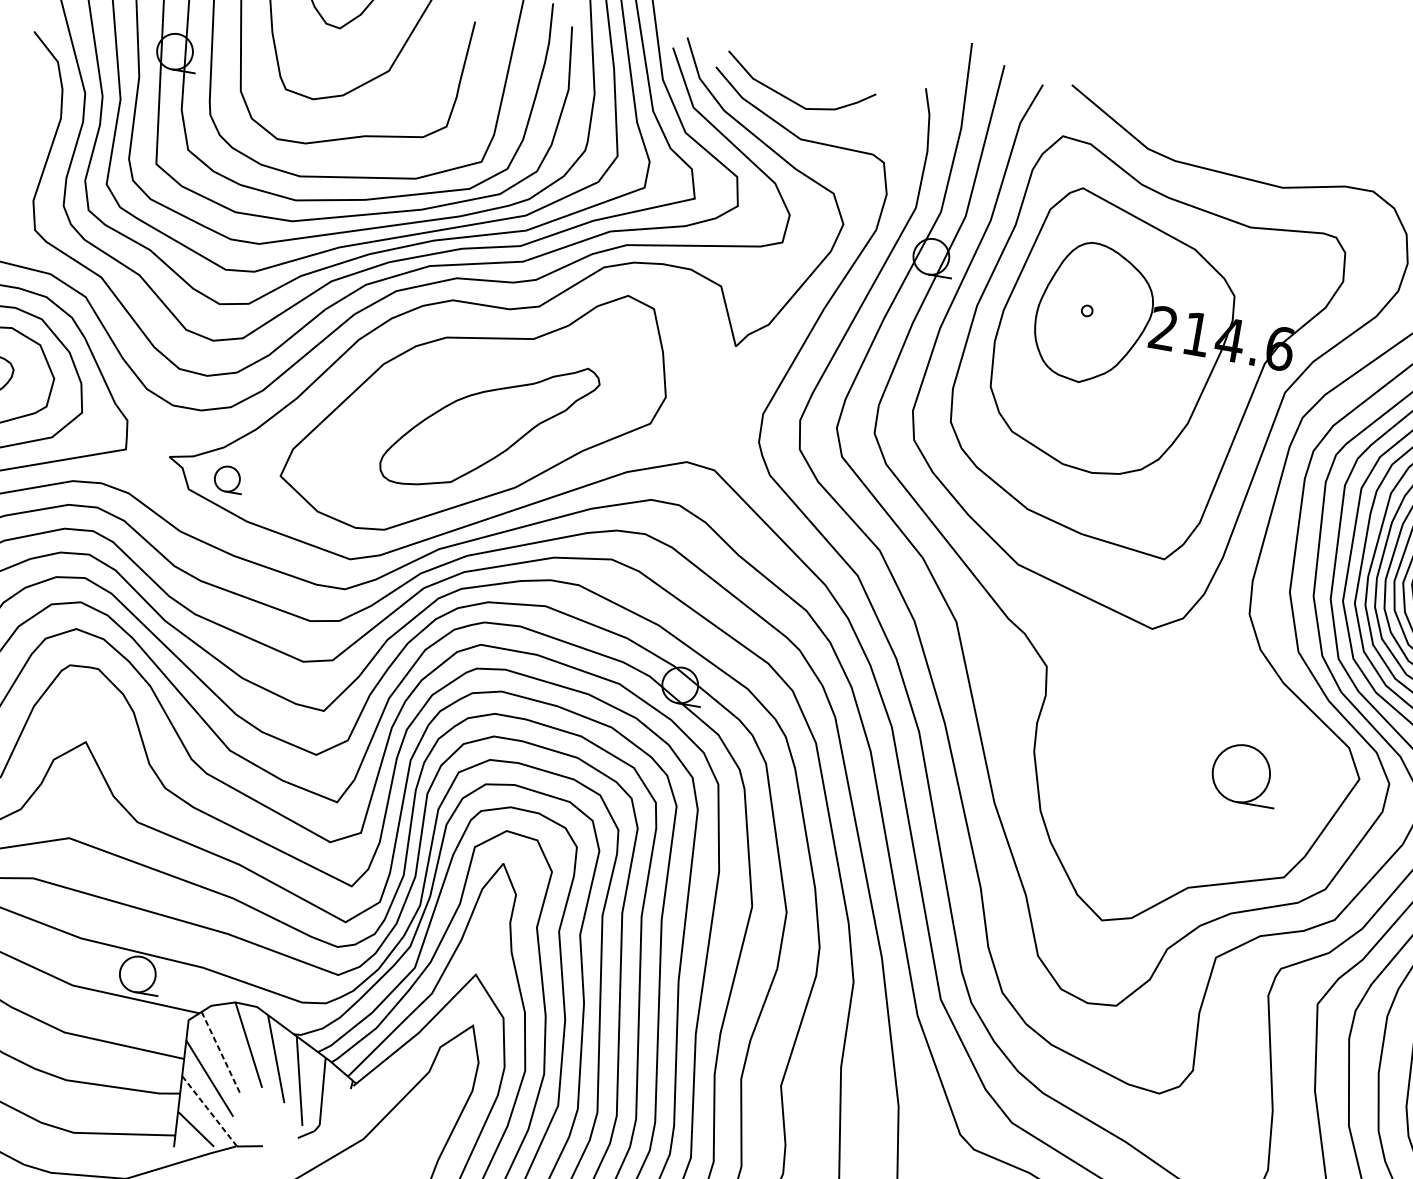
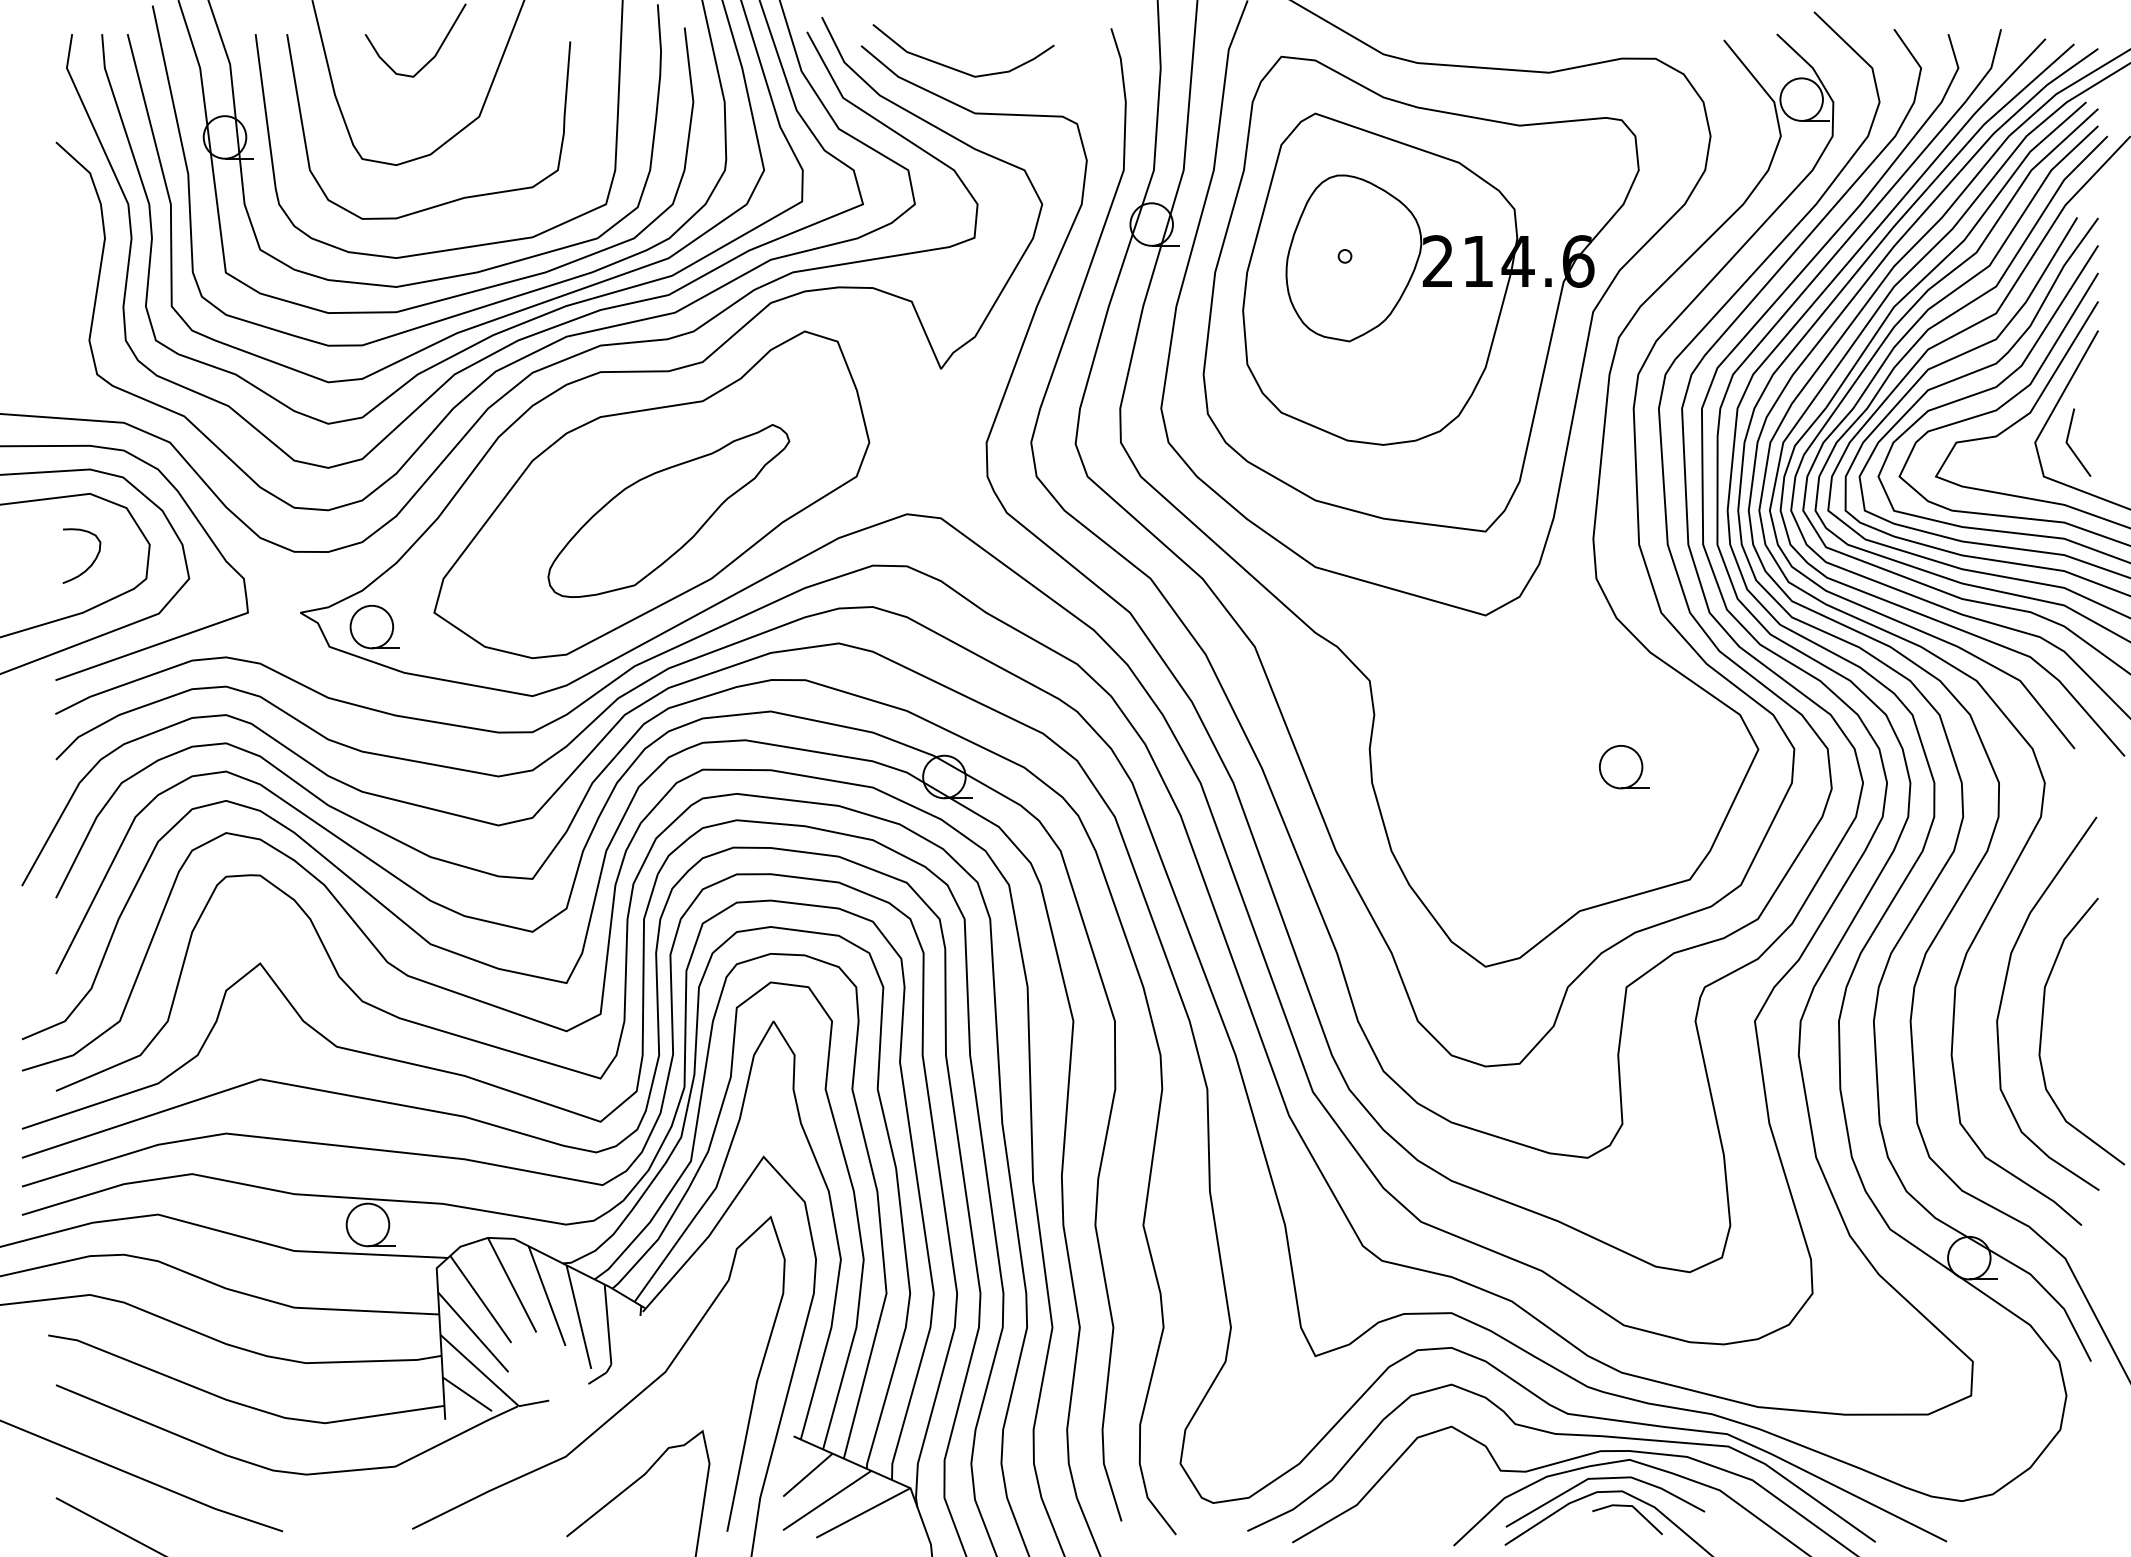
part: (228, 478) -> (374, 626), size x1.43
part: (1245, 775) -> (1624, 767), size x0.62
line: (221, 1052) -> (481, 1299), dashed -> solid
line: (210, 1111) -> (480, 1370), dashed -> solid

